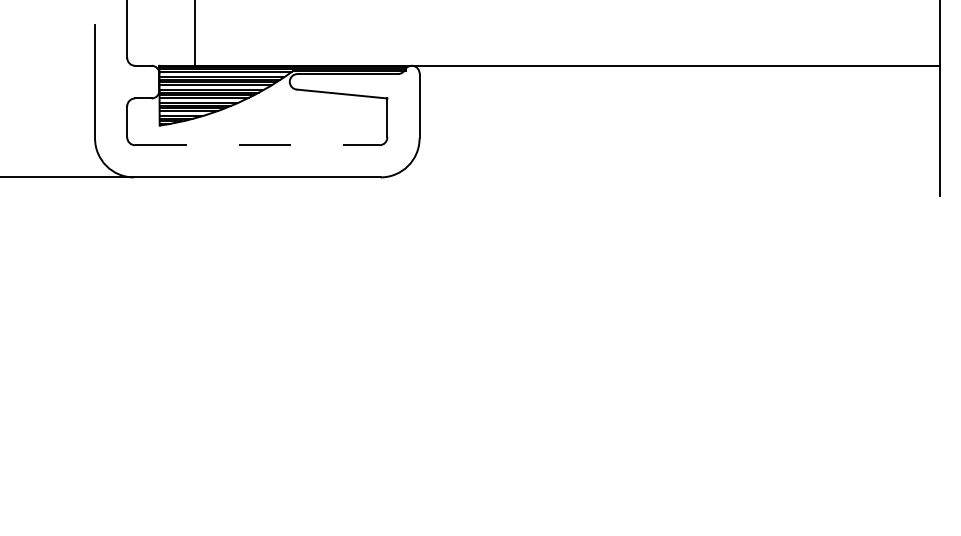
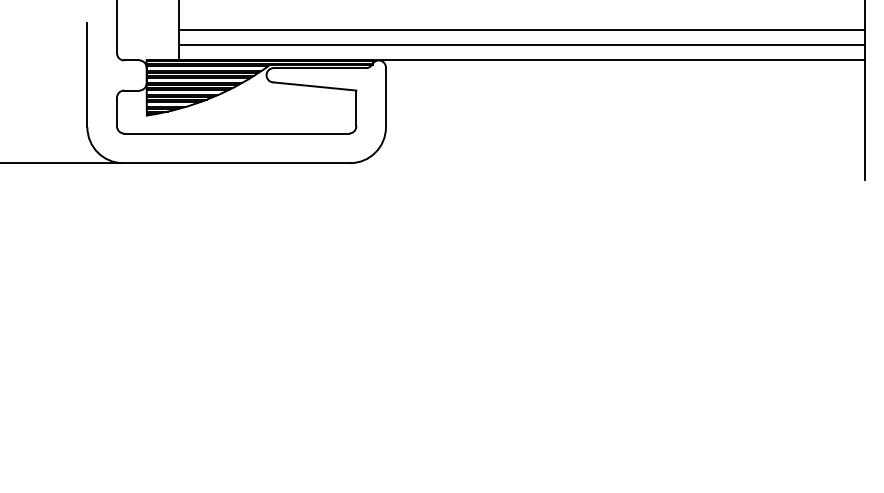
line: (566, 33) -> (521, 30), added
line: (566, 49) -> (521, 45), added
line: (258, 145) -> (237, 133), dashed -> solid

